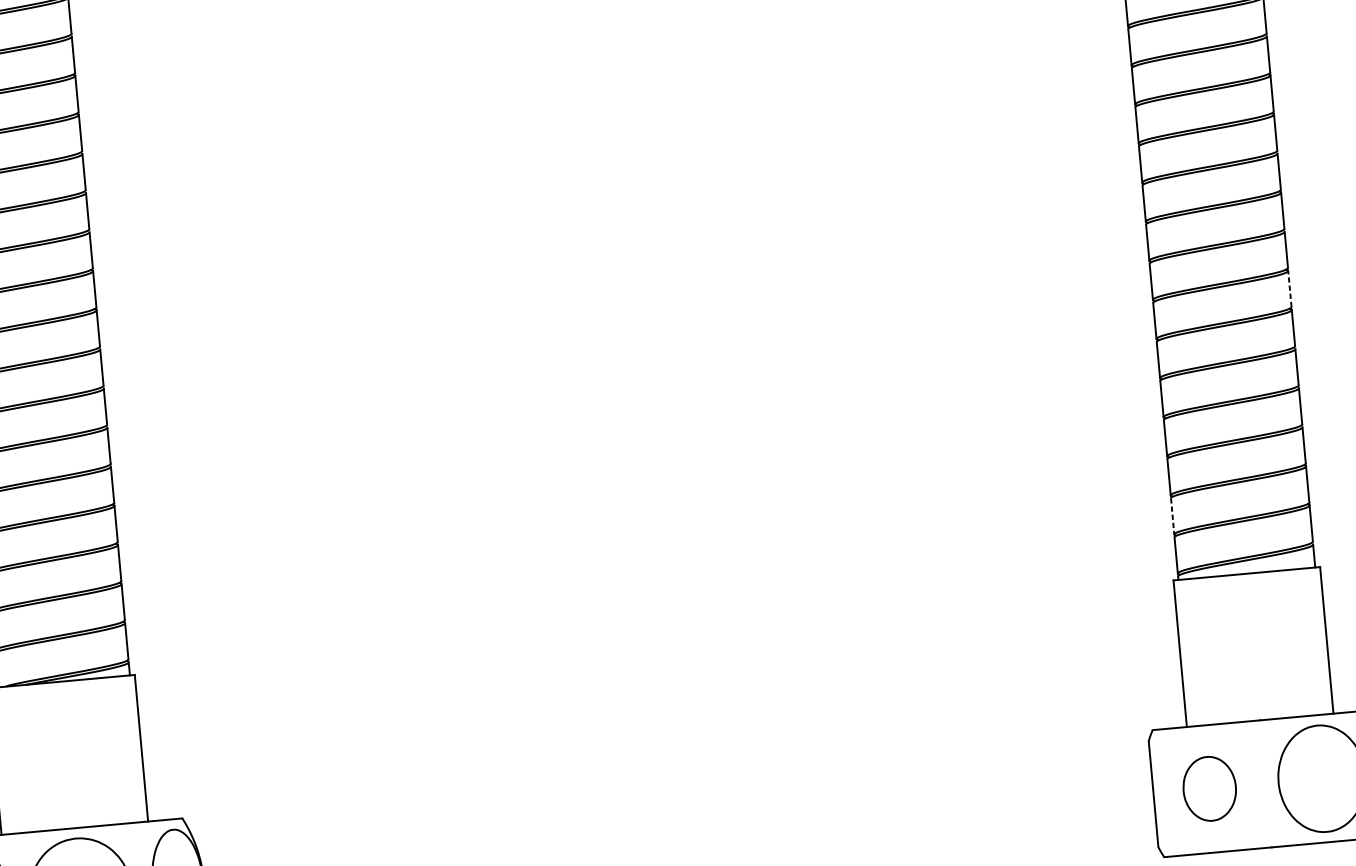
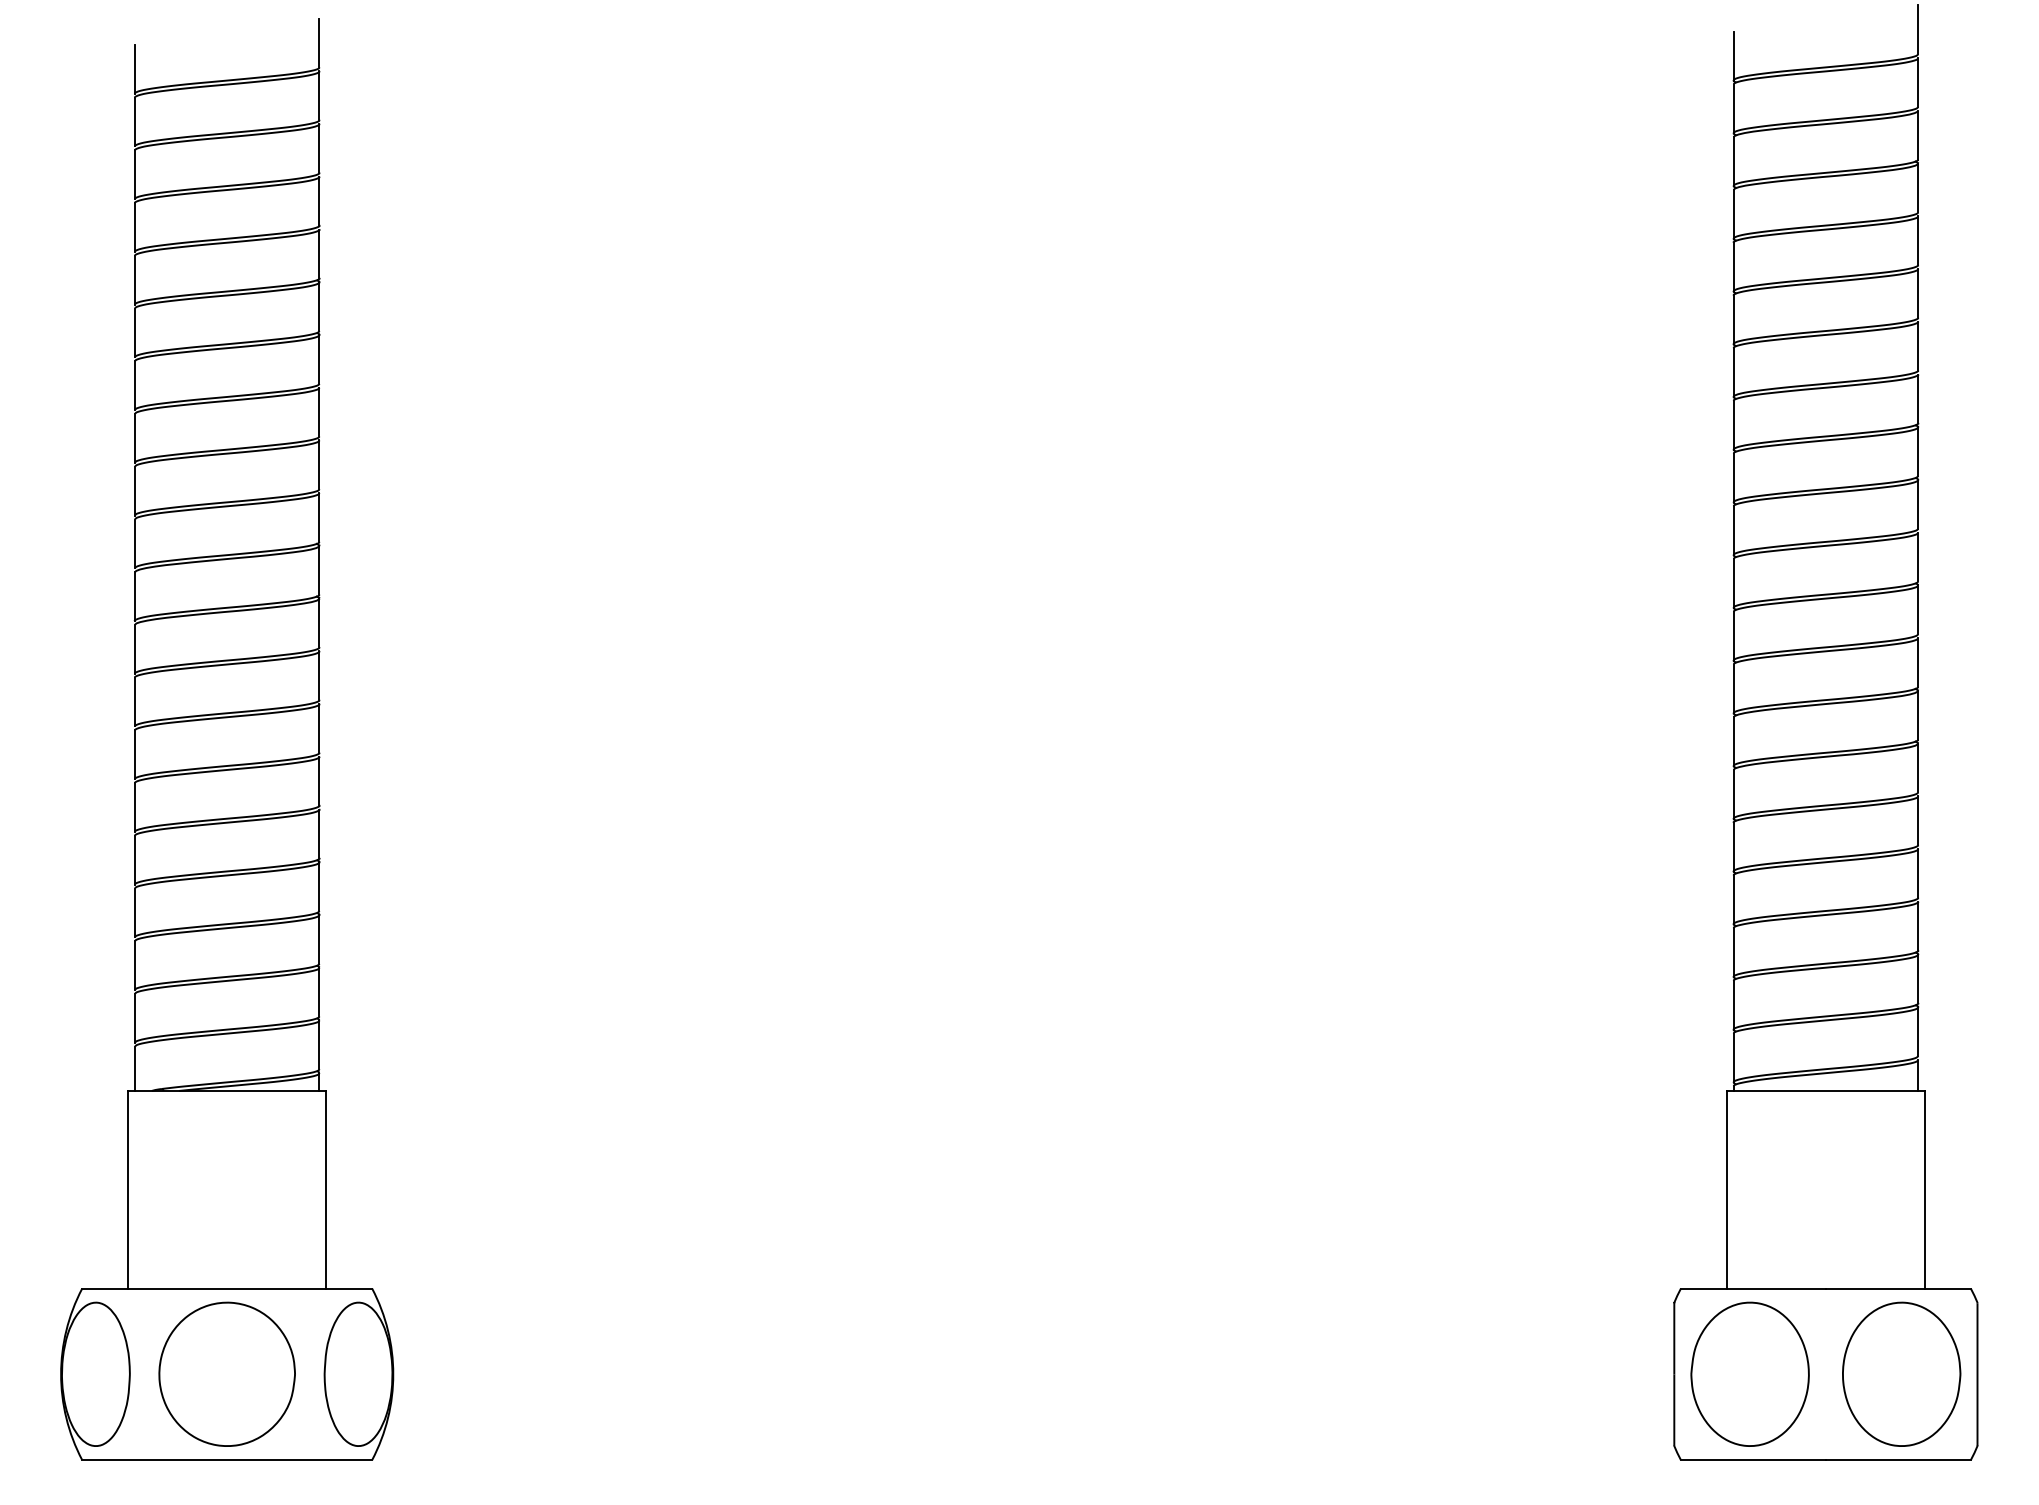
line: (1290, 288) -> (1918, 714), dashed -> solid
line: (1172, 516) -> (1733, 1005), dashed -> solid
part: (1209, 788) -> (1749, 1373), size x1.67

